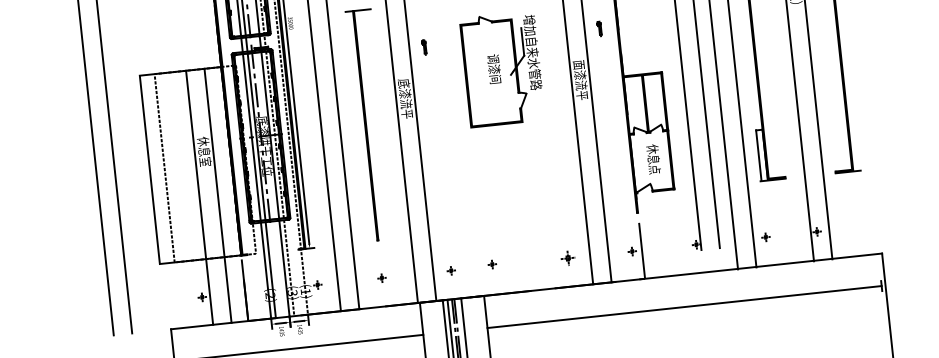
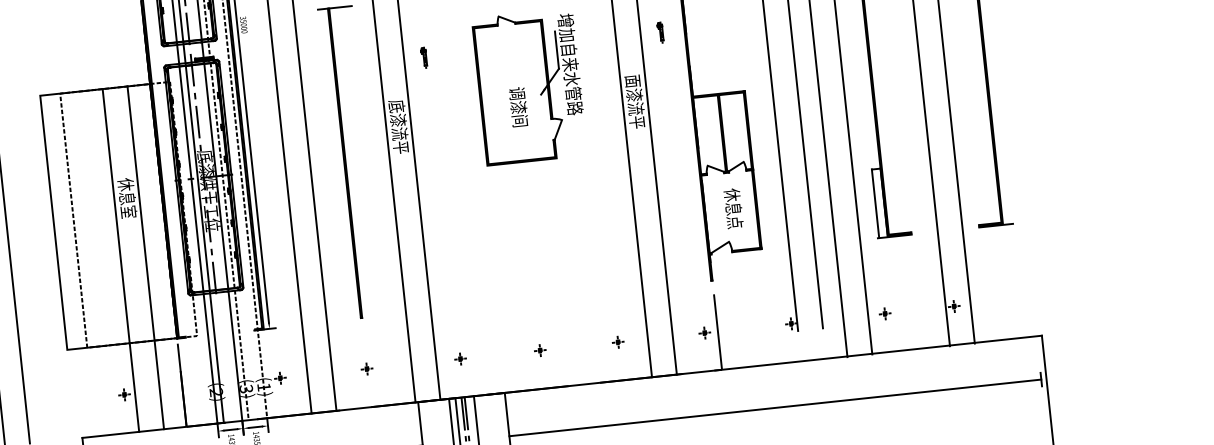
text: (494, 69) -> (518, 107), moved
part: (567, 258) -> (617, 342), size x0.62
part: (492, 264) -> (540, 350), moved

